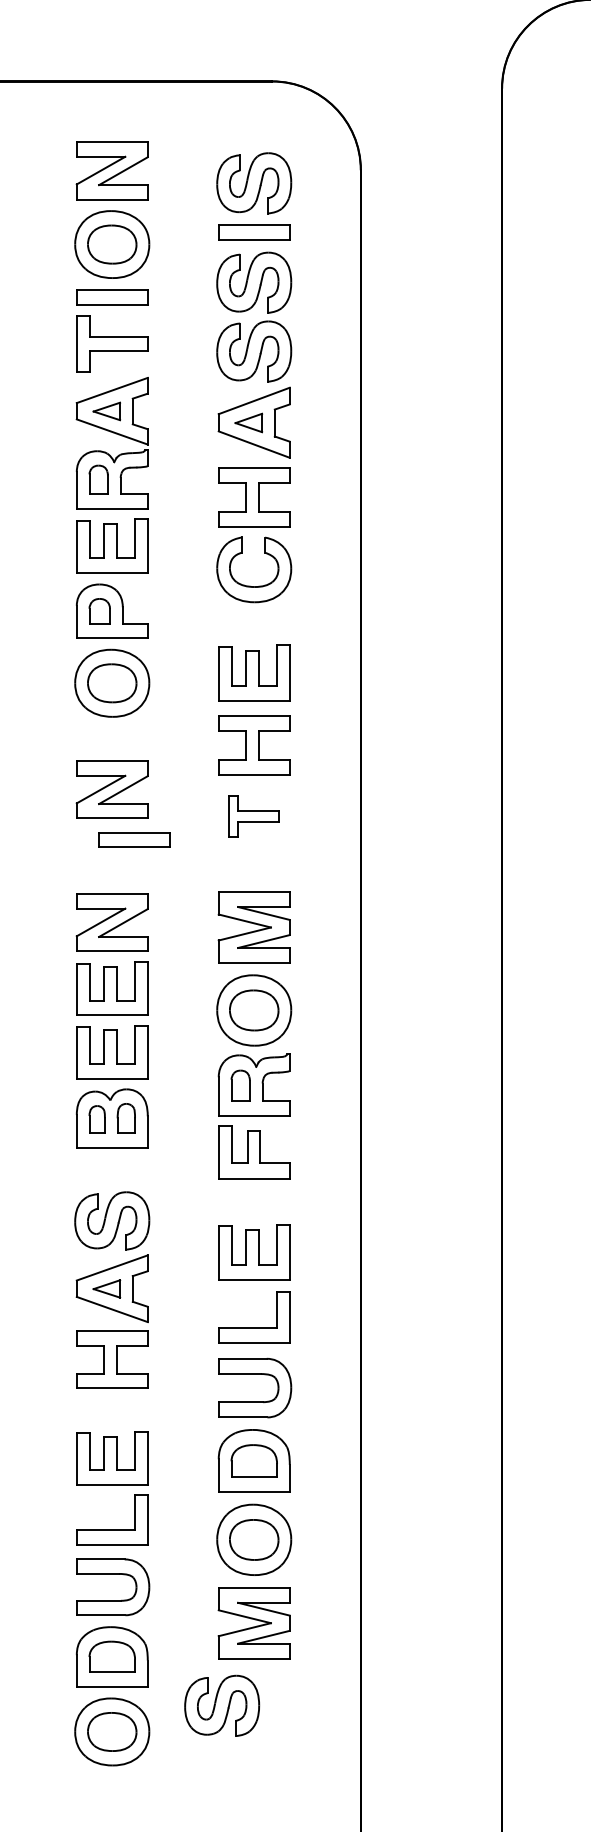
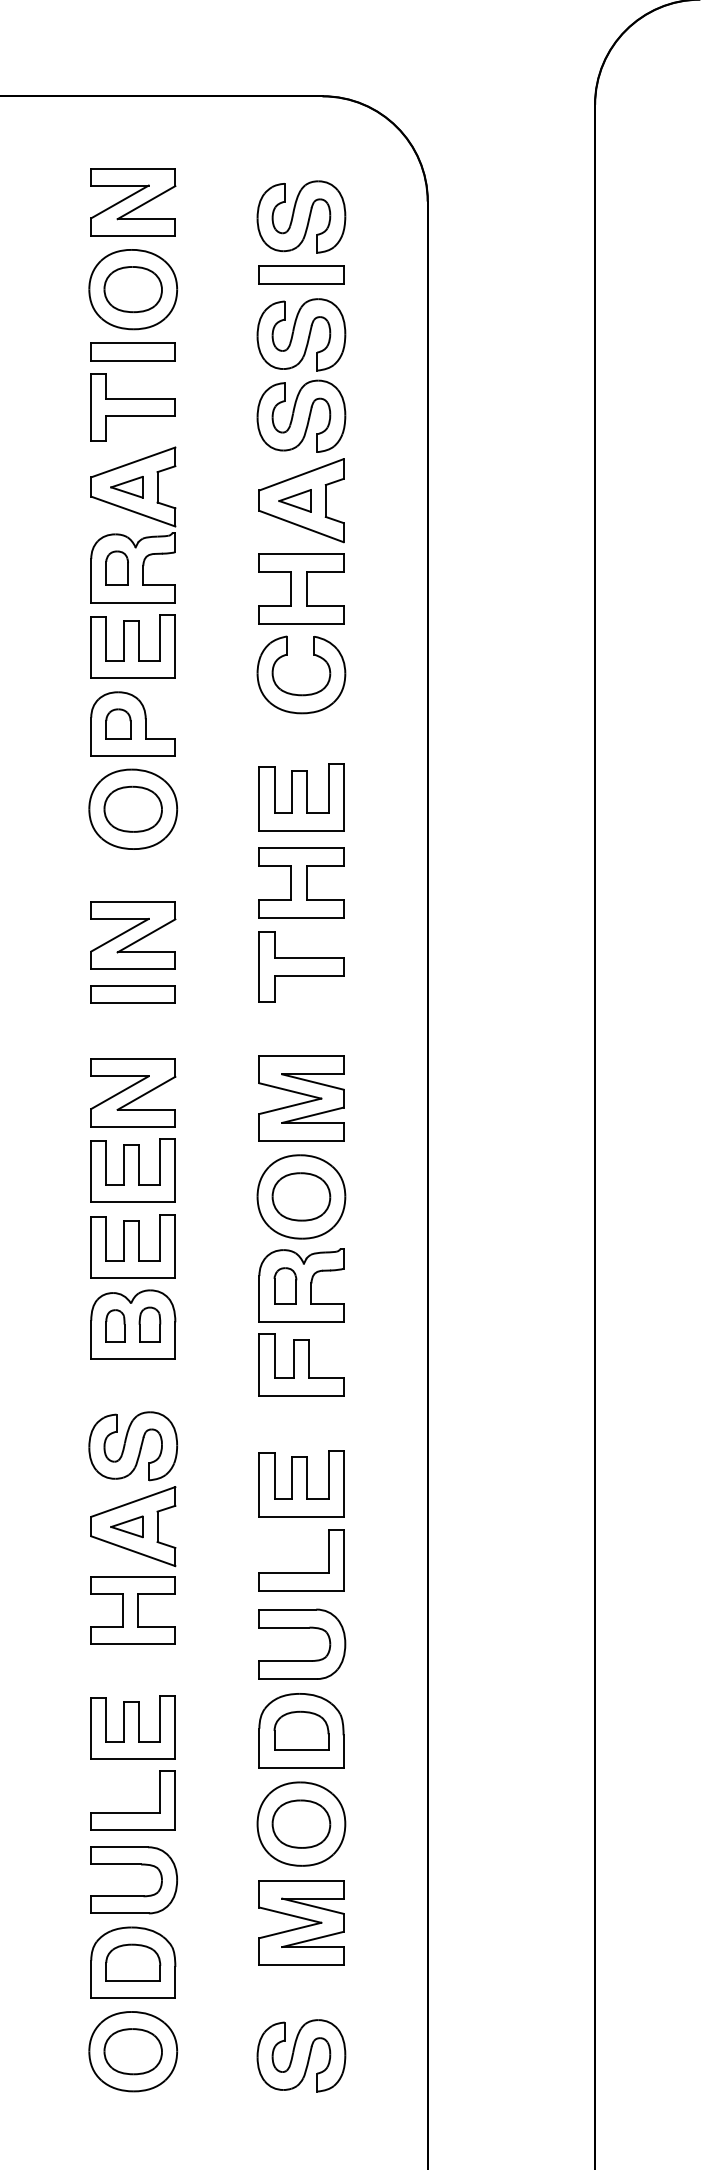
part: (254, 815) -> (301, 966), size x1.43
part: (133, 839) -> (132, 994), moved
part: (222, 1705) -> (301, 2055), moved

